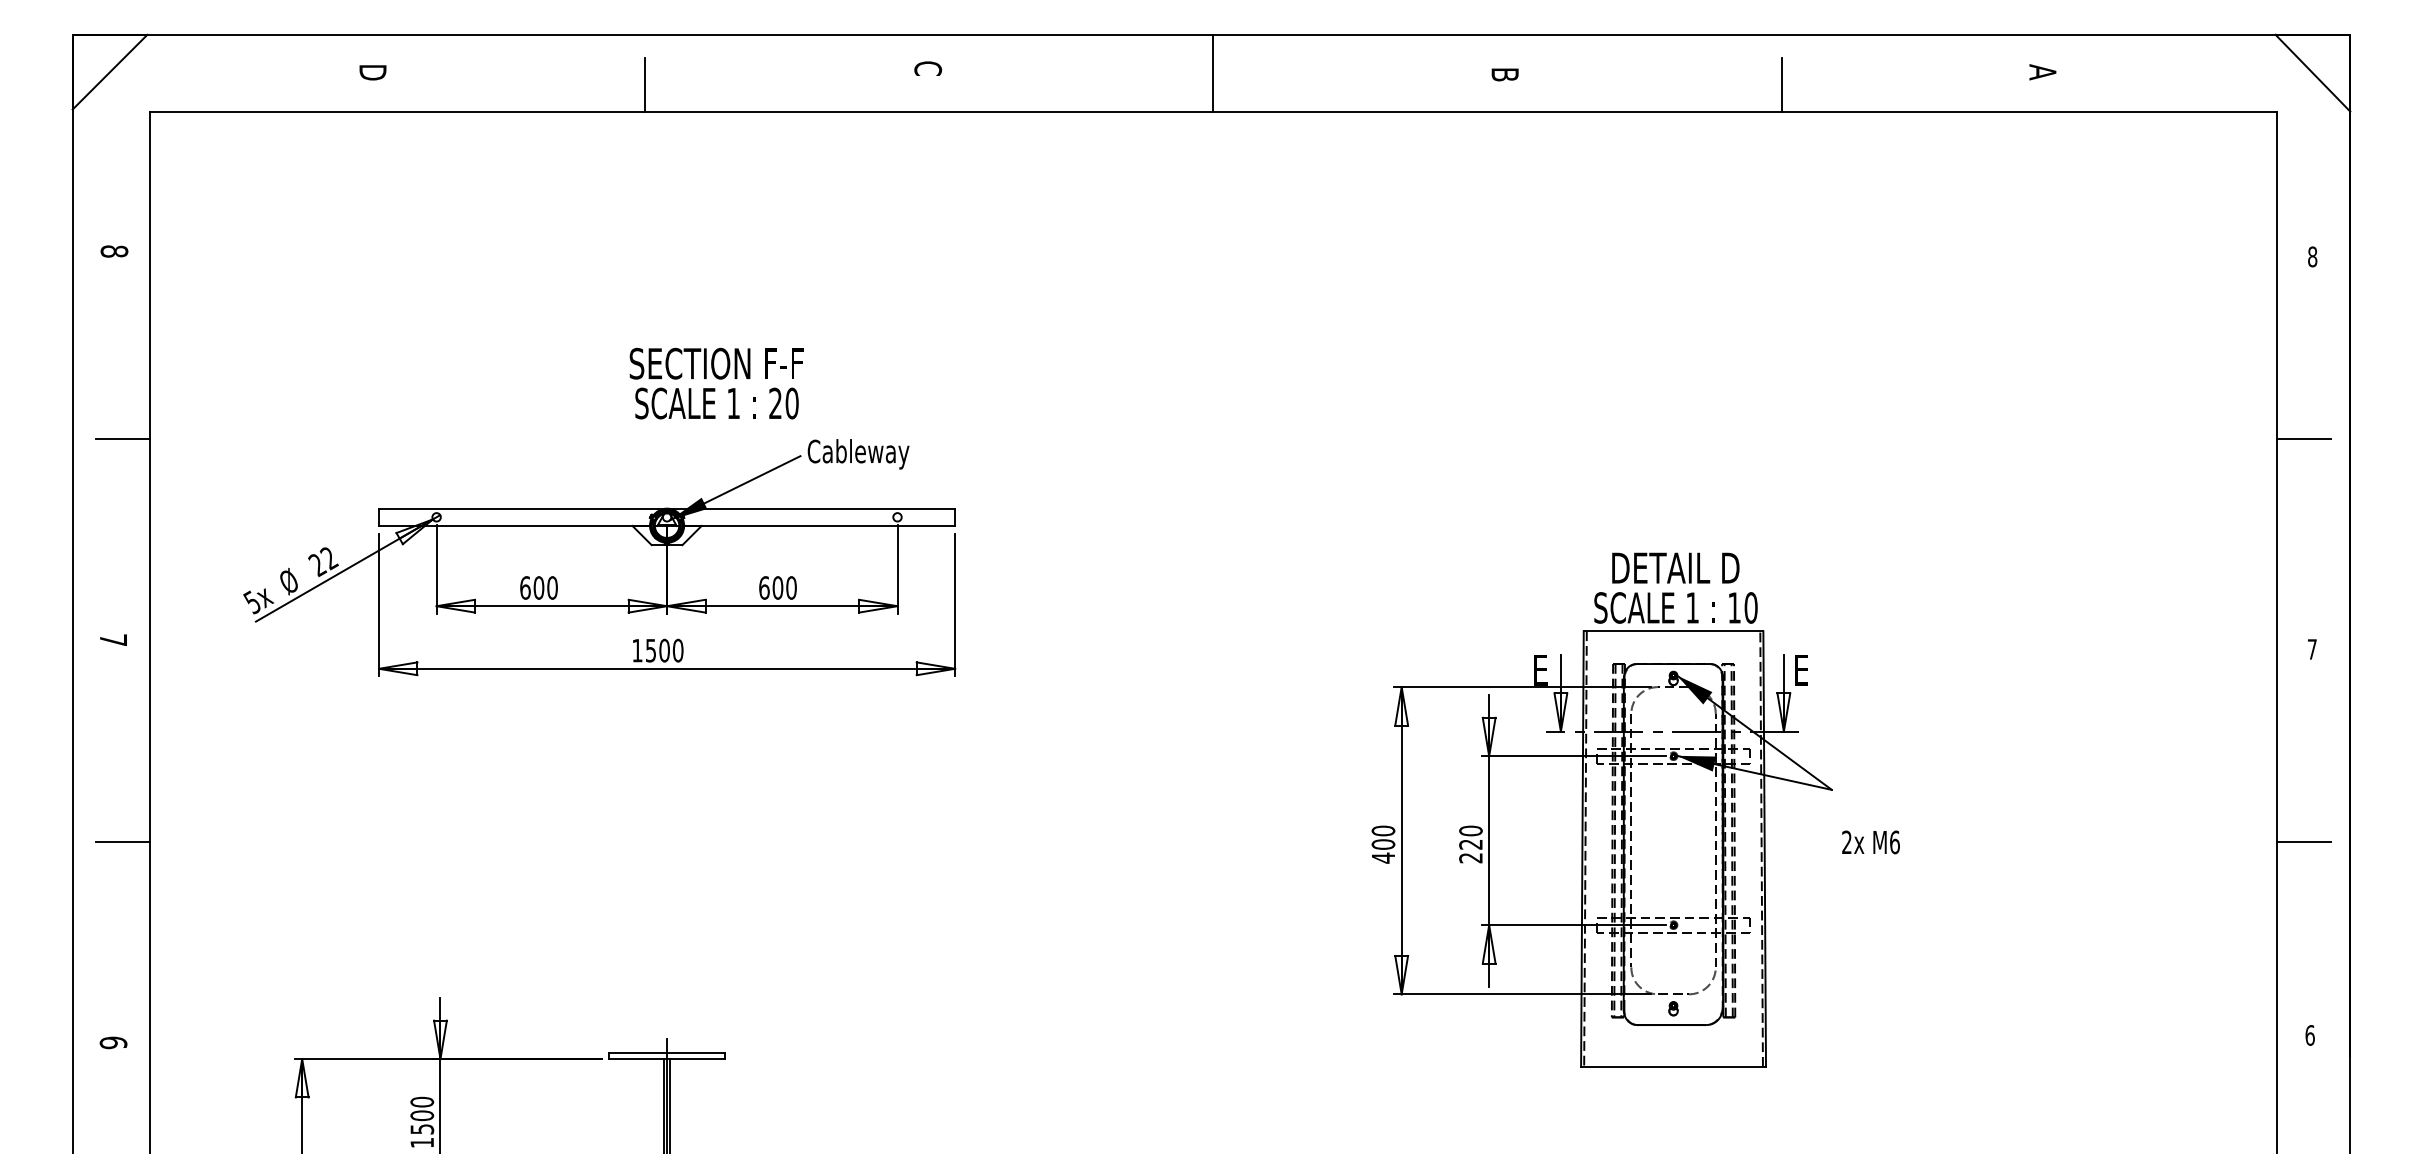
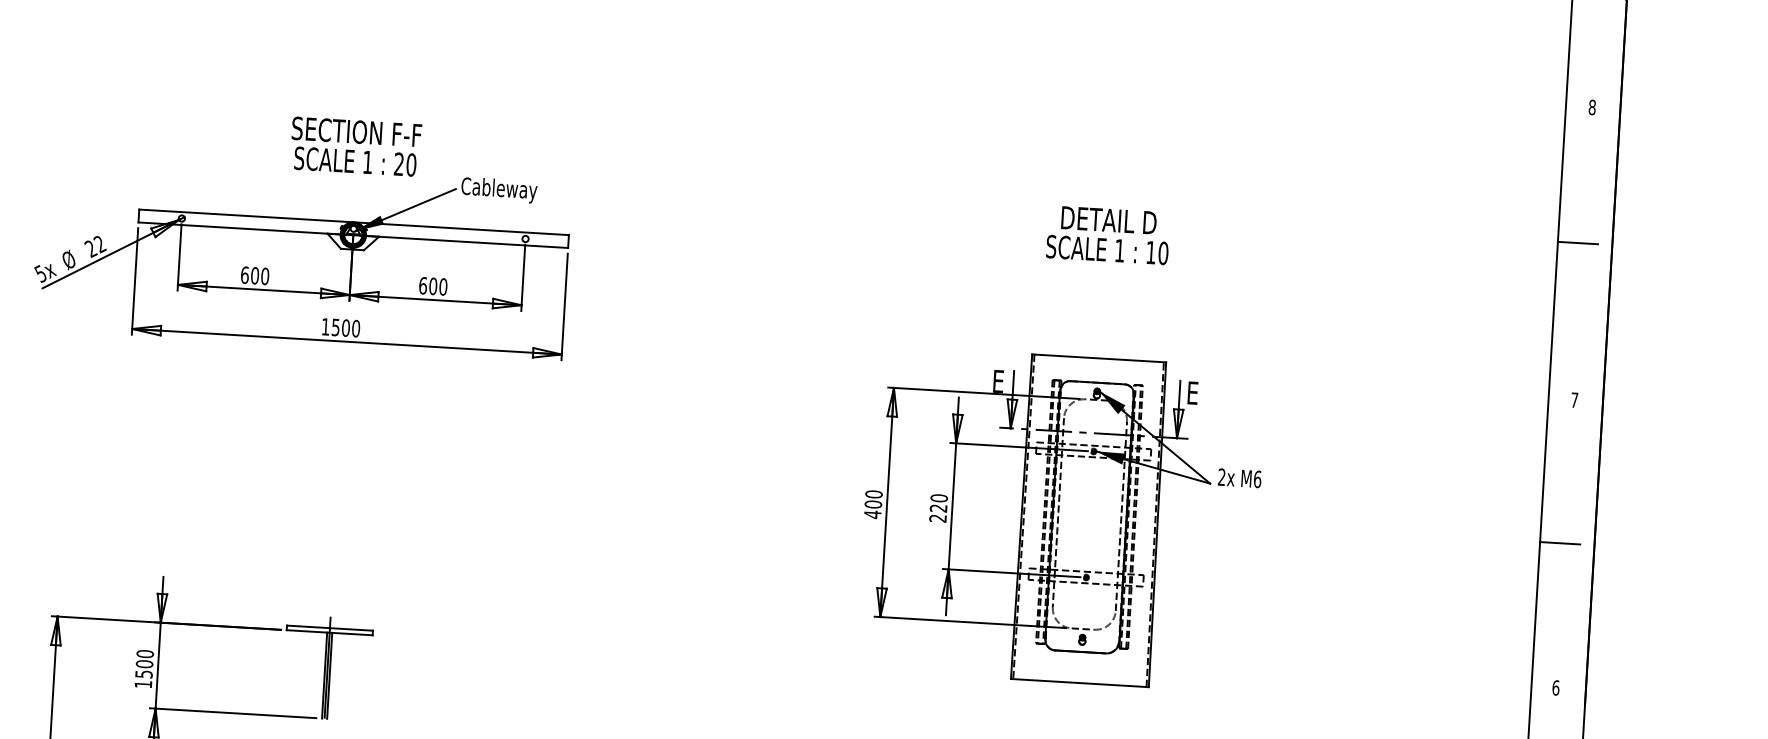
text: (716, 383) -> (355, 146), moved
text: (1675, 587) -> (1107, 234), moved
text: (1870, 842) -> (1239, 478), moved

